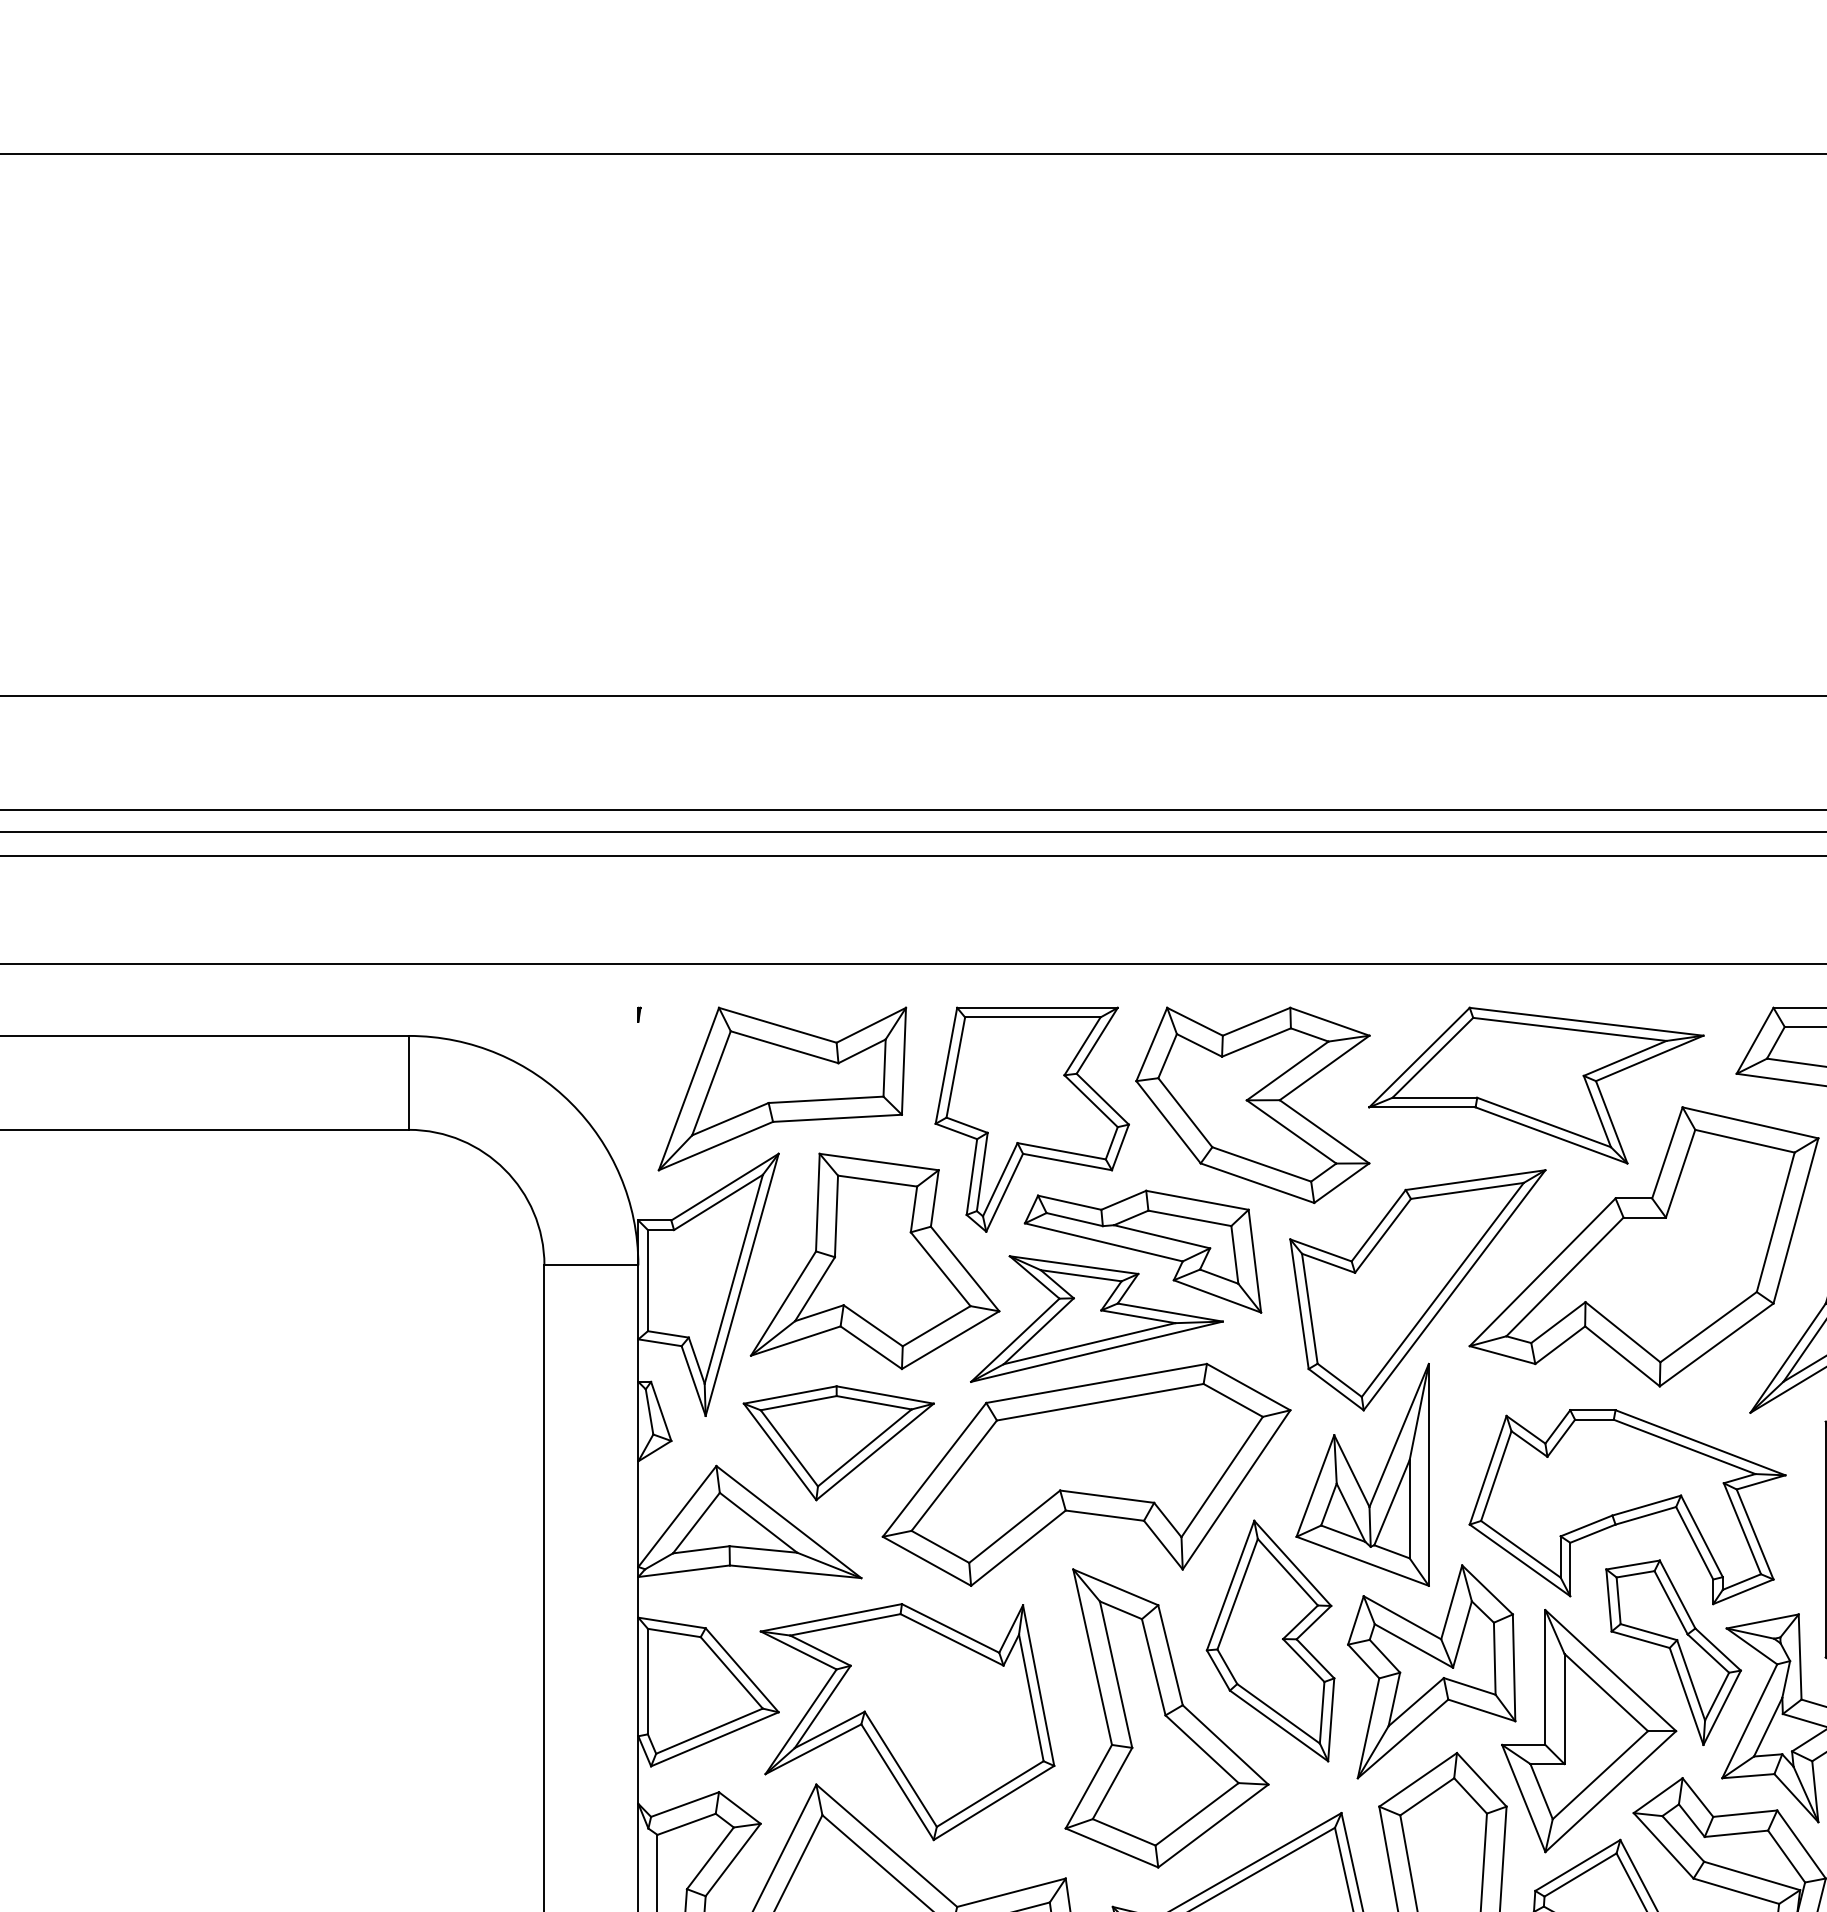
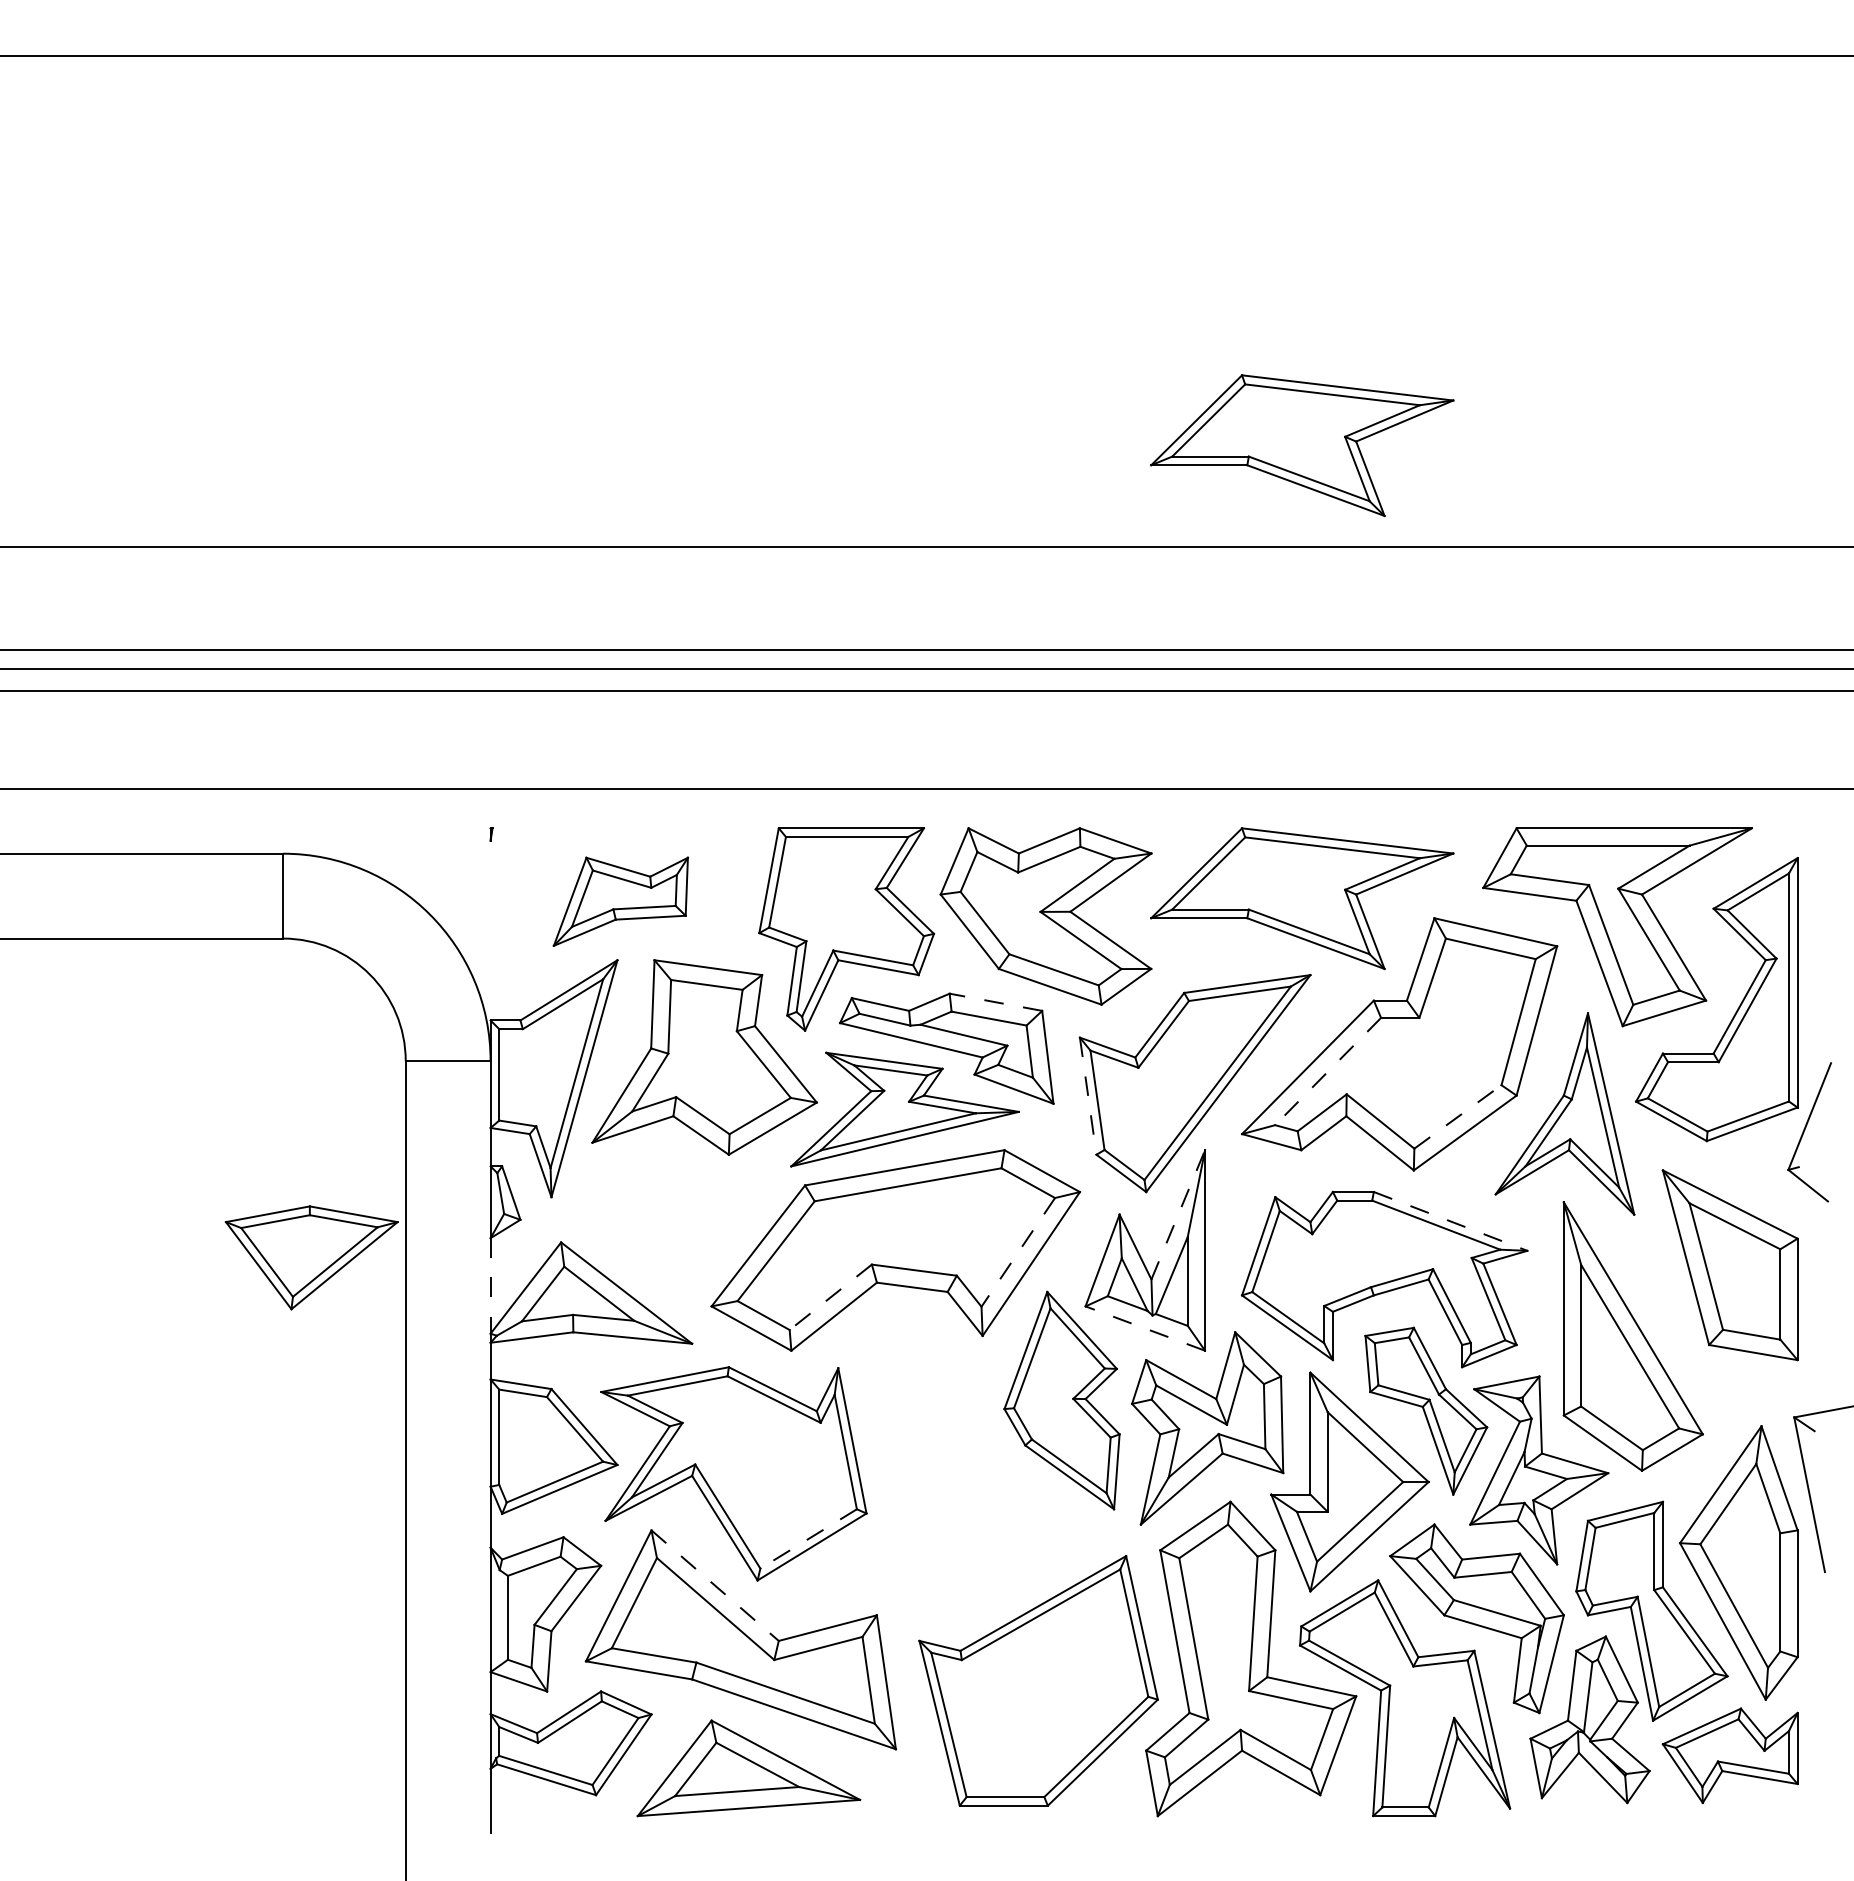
part: (1536, 584) -> (1302, 445), added
part: (782, 1088) -> (620, 901), size x0.6
line: (1196, 1200) -> (995, 1002), solid -> dashed
line: (1564, 1276) -> (1327, 1071), solid -> dashed
line: (1299, 1304) -> (1088, 1096), solid -> dashed
line: (1708, 1326) -> (1457, 1116), solid -> dashed
line: (1399, 1435) -> (1178, 1214), solid -> dashed
part: (838, 1442) -> (311, 1257), moved
line: (1701, 1442) -> (1451, 1221), solid -> dashed
line: (1222, 1477) -> (1018, 1252), solid -> dashed
line: (638, 1513) -> (490, 1285), solid -> dashed
line: (1014, 1526) -> (830, 1297), solid -> dashed
line: (1362, 1561) -> (1145, 1328), solid -> dashed
part: (1167, 1718) -> (968, 1470), removed
line: (990, 1793) -> (808, 1538), solid -> dashed
line: (887, 1845) -> (715, 1585), solid -> dashed

